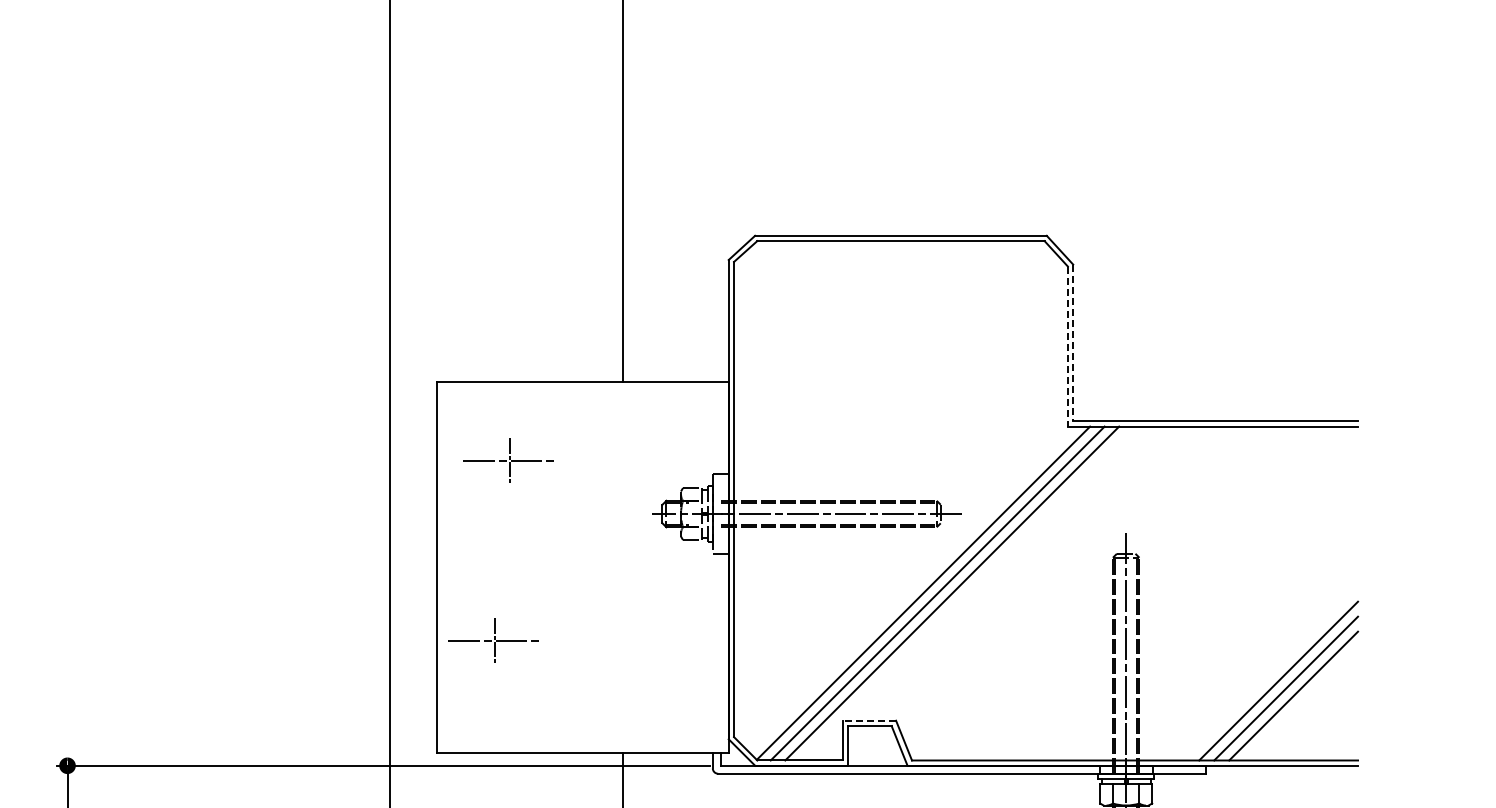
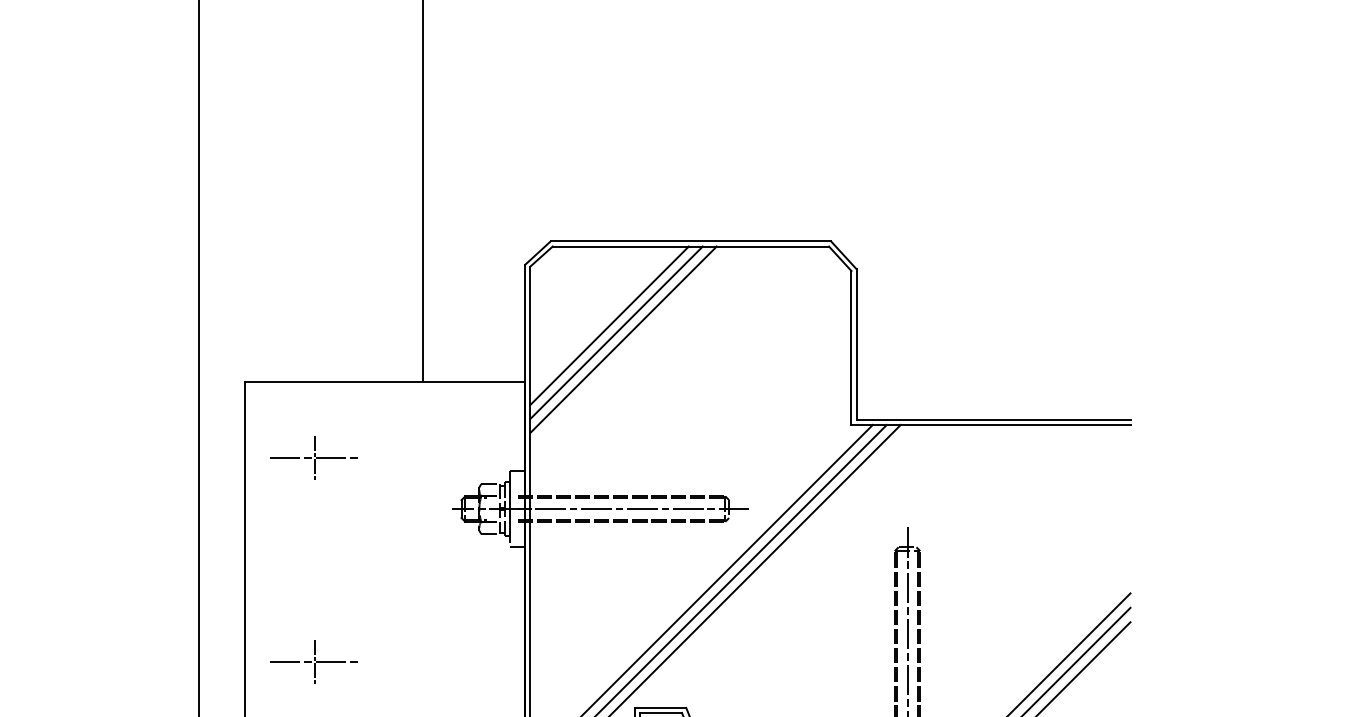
line: (816, 323) -> (609, 325), added
line: (823, 330) -> (616, 332), added
line: (830, 337) -> (623, 339), added
line: (1073, 343) -> (856, 345), dashed -> solid
line: (1067, 347) -> (851, 348), dashed -> solid
part: (493, 640) -> (313, 661), moved
line: (869, 720) -> (660, 707), dashed -> solid

